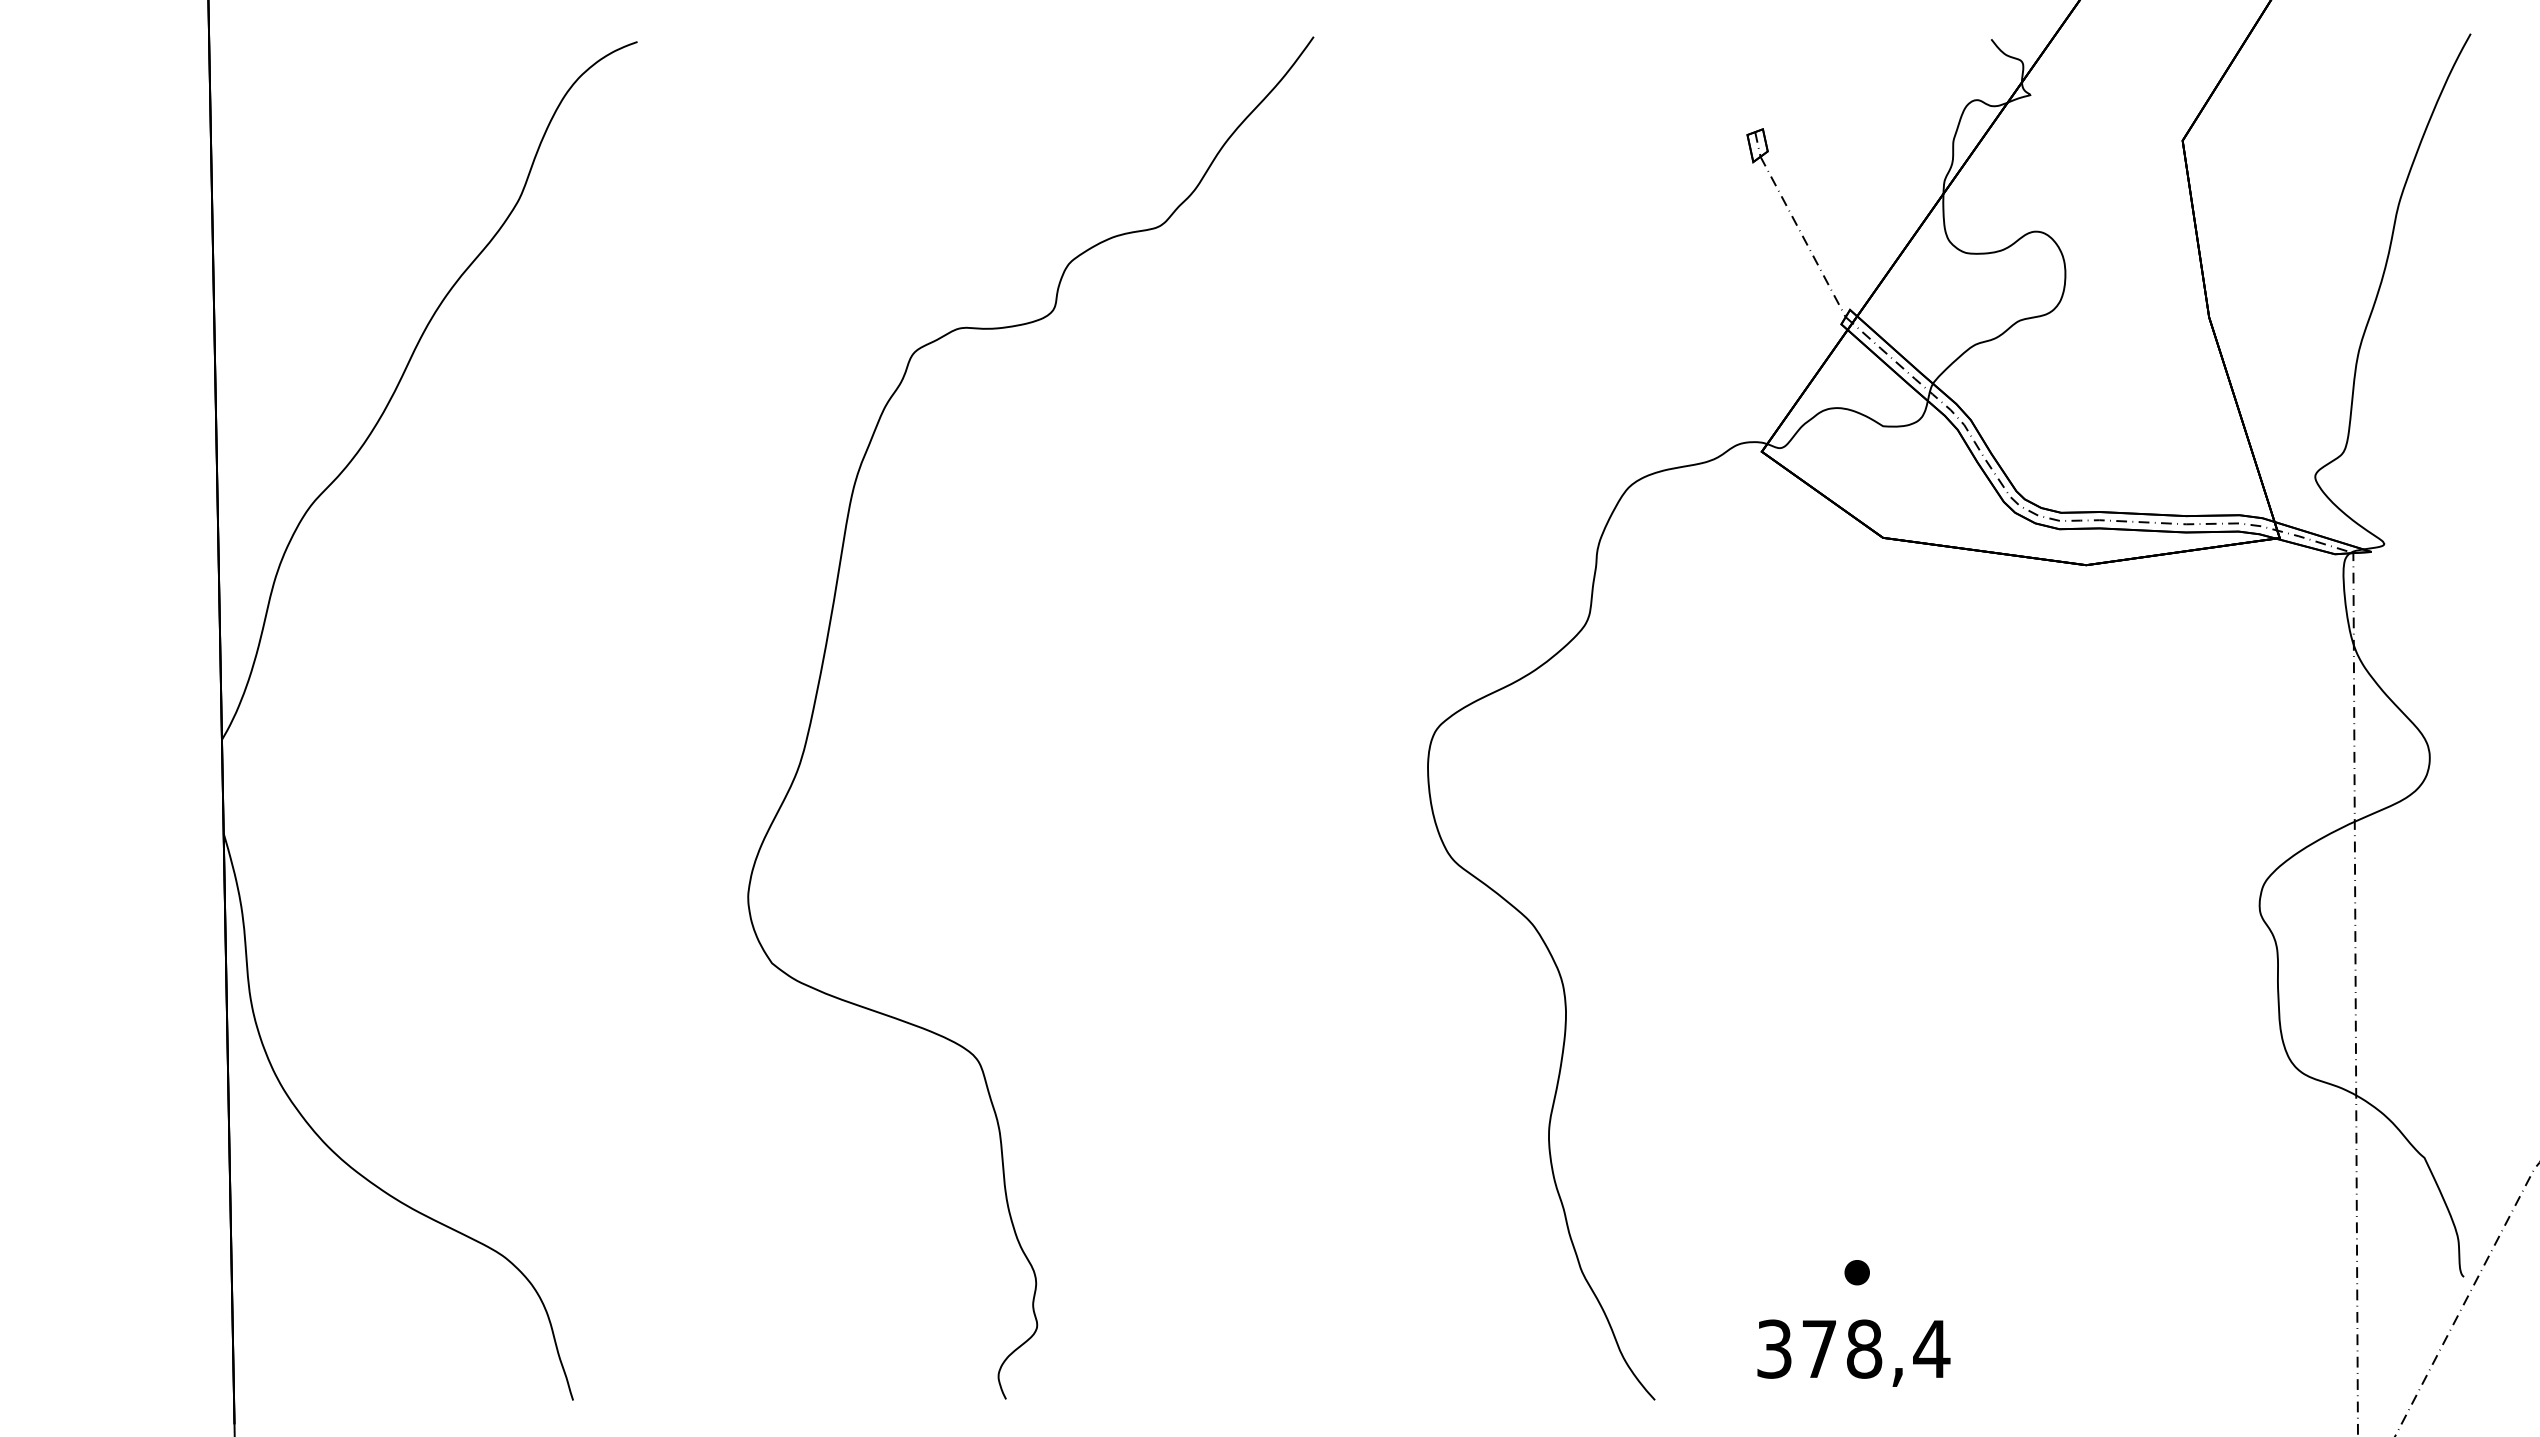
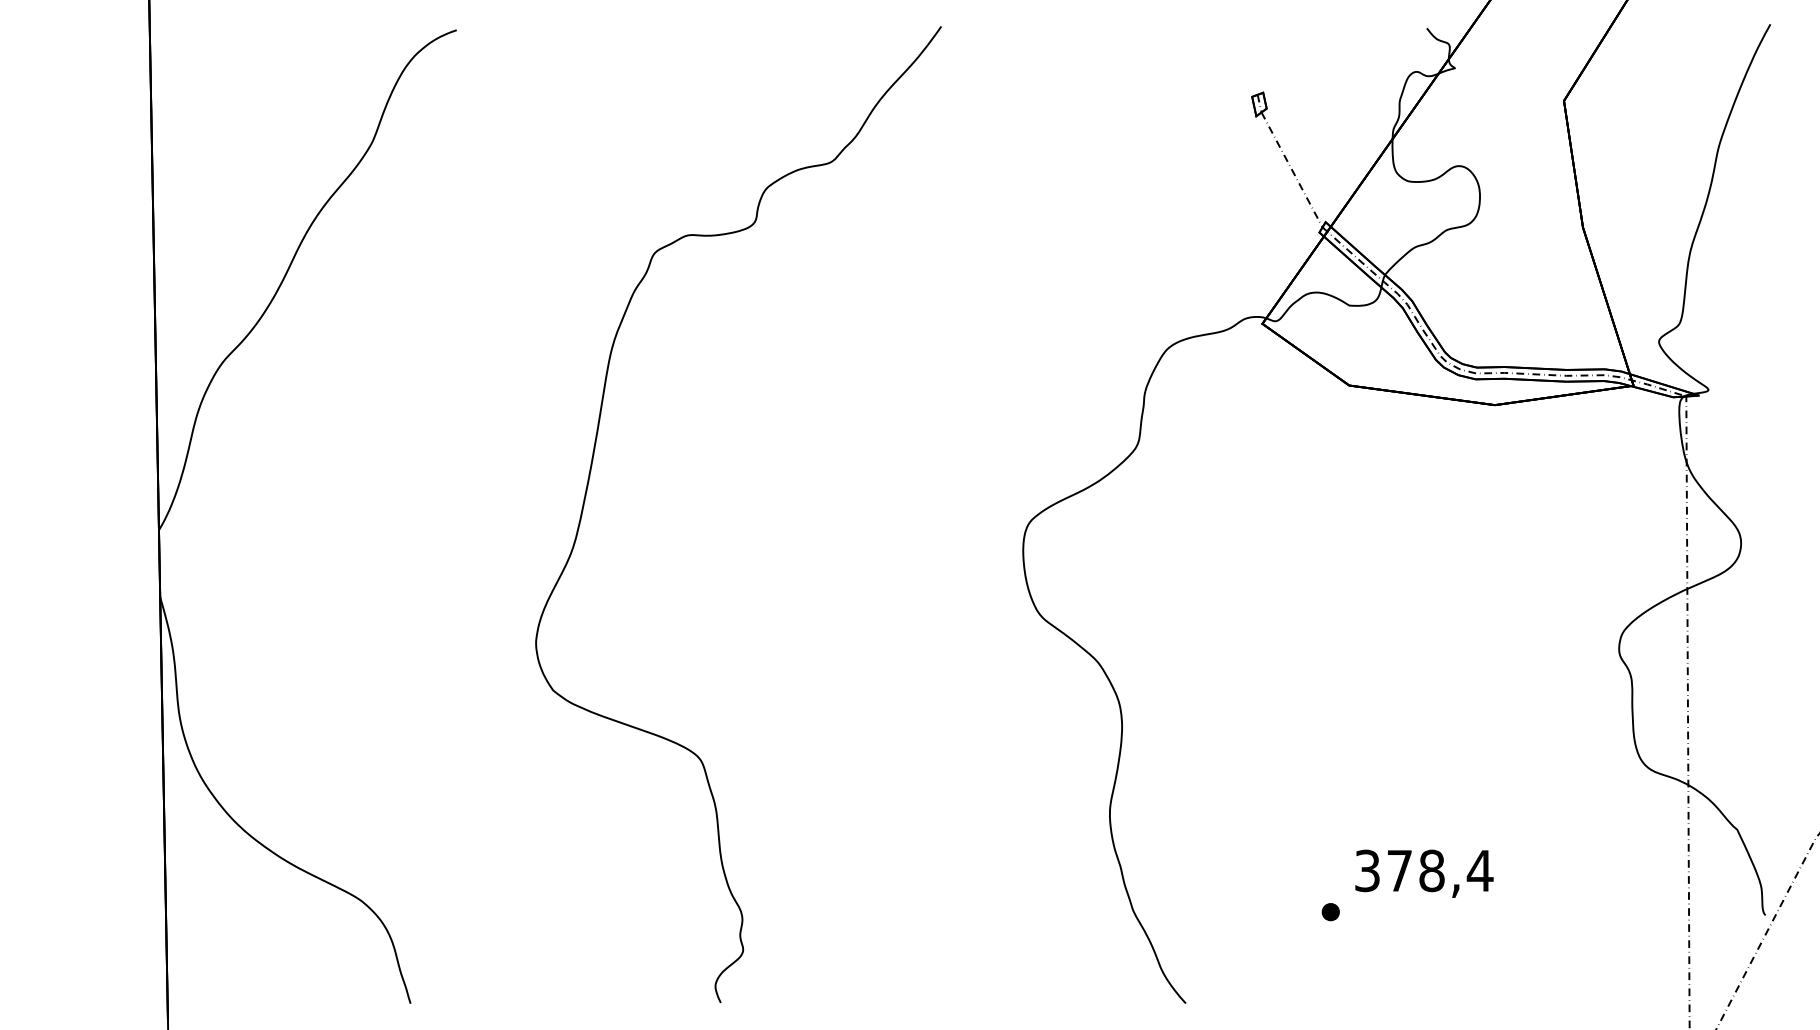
text: (1853, 1352) -> (1424, 873), moved

